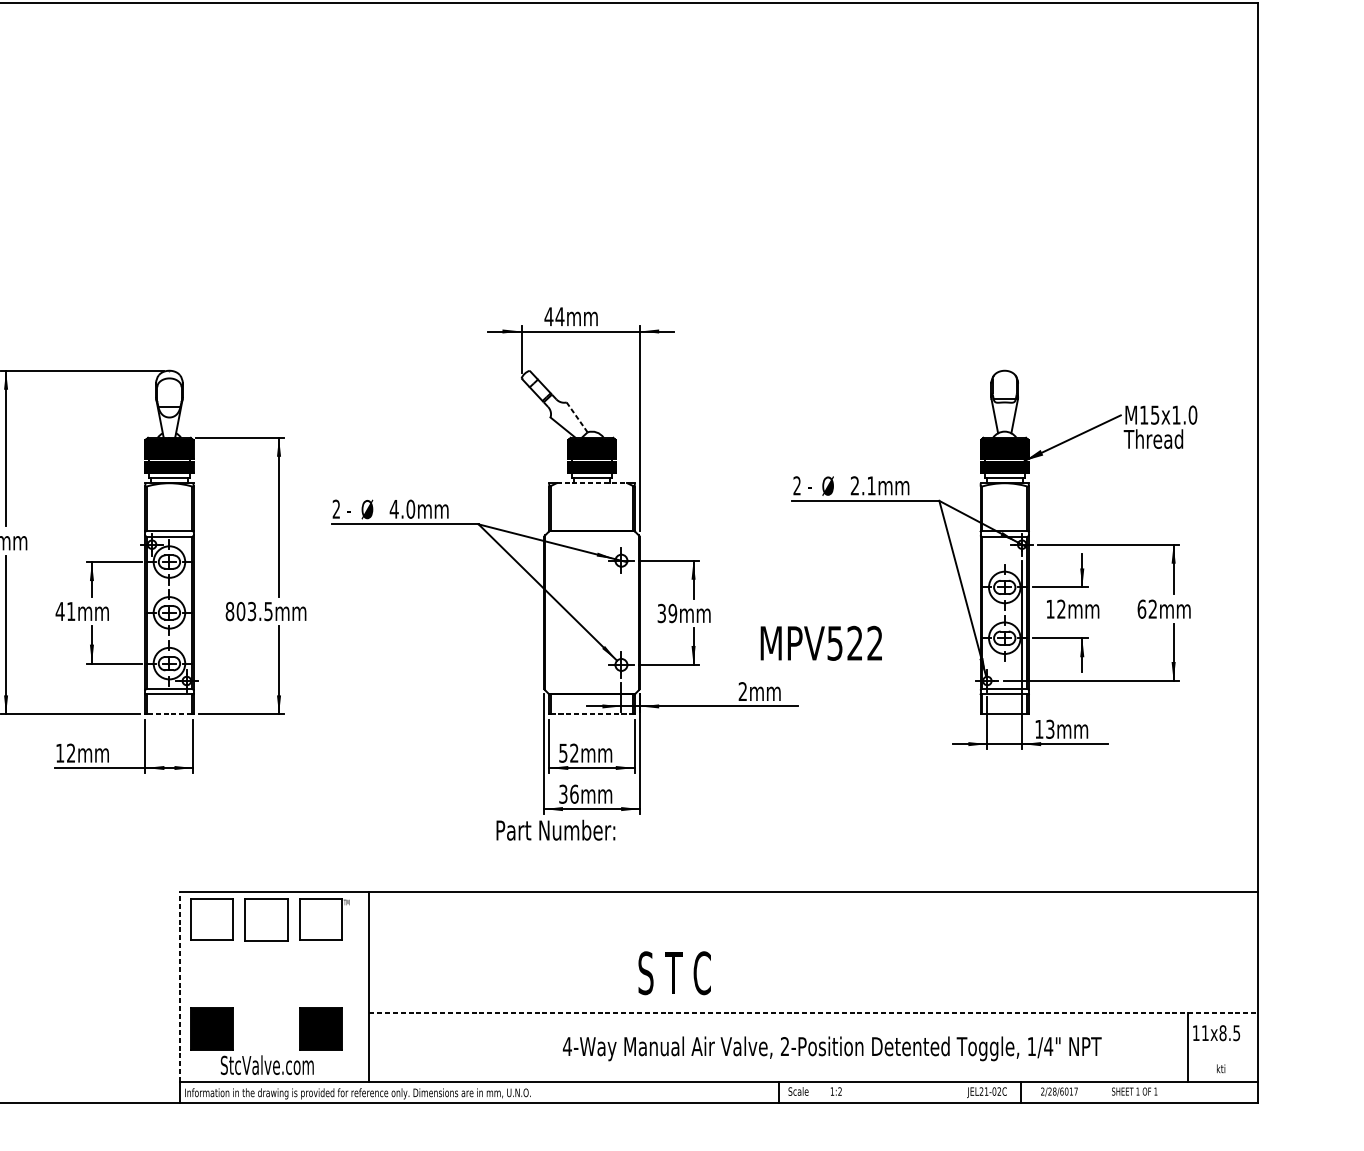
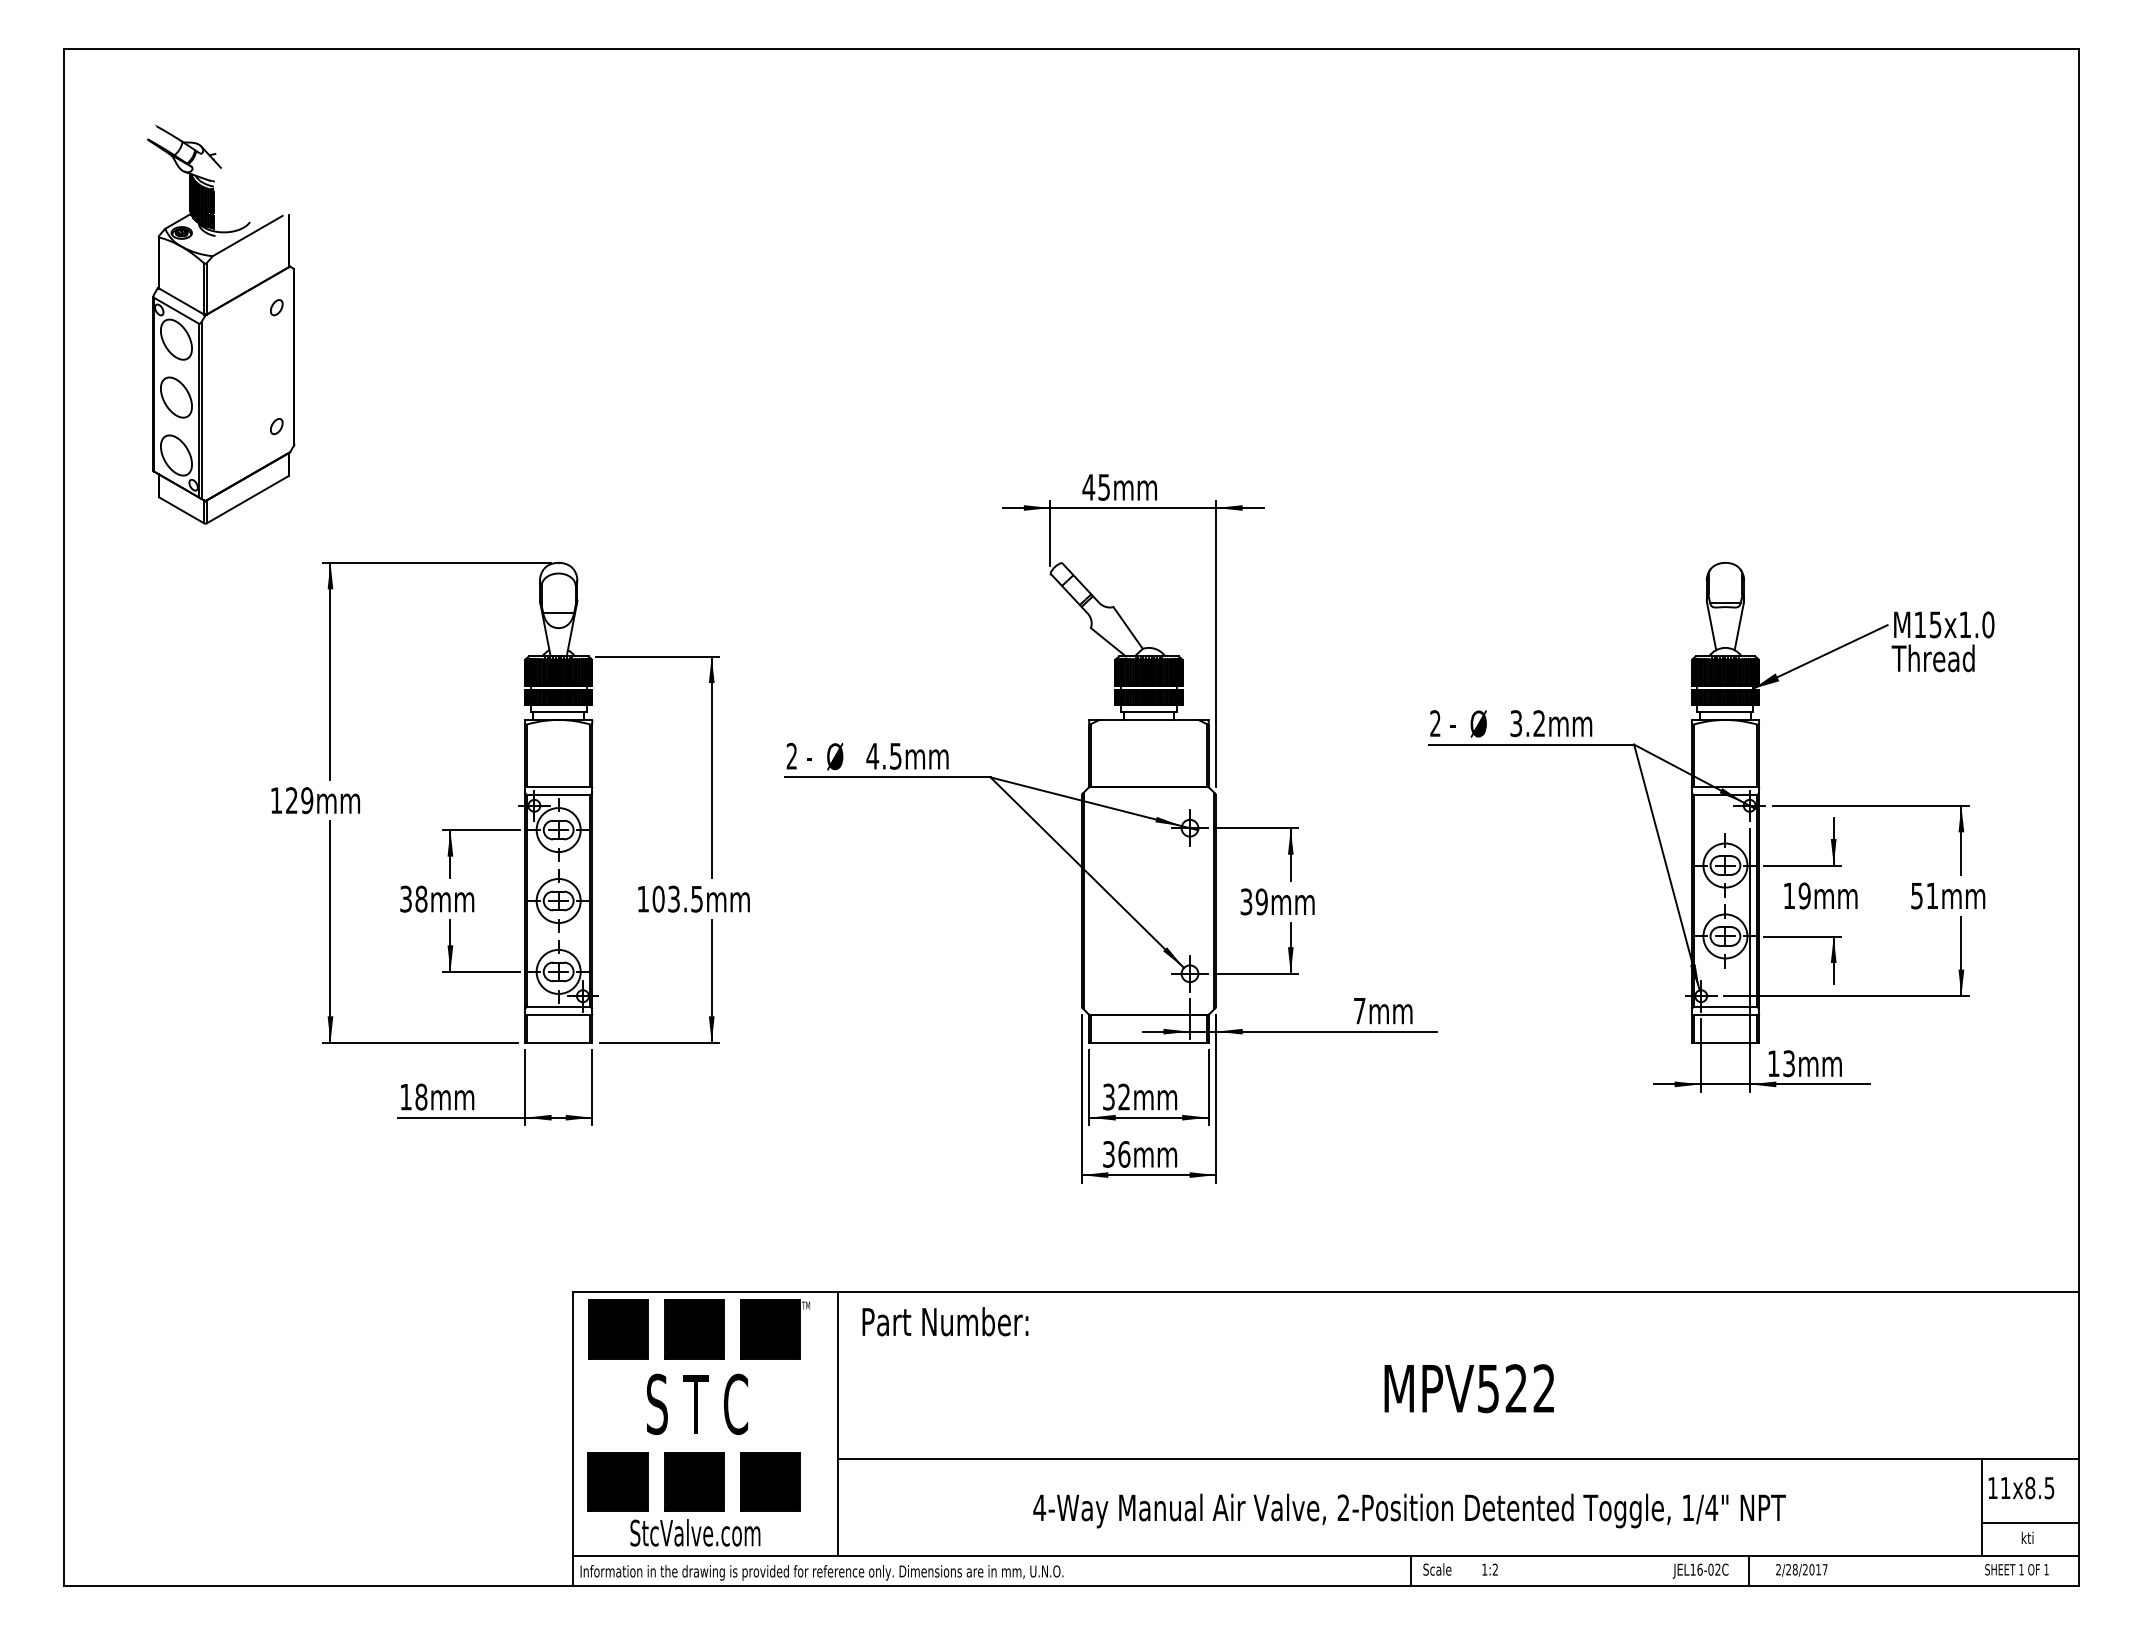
text: (559, 316) -> (1103, 487), 44mm -> 45mm
line: (576, 417) -> (1127, 627), dashed -> solid
line: (592, 482) -> (1149, 719), dashed -> solid
text: (863, 485) -> (1527, 723), 2.1mm -> 3.2mm
text: (410, 508) -> (895, 755), 4.0mm -> 4.5mm
text: (1061, 608) -> (1804, 895), 12mm -> 19mm
text: (1147, 608) -> (1924, 895), 62mm -> 51mm
text: (65, 611) -> (413, 898), 41mm -> 38mm
text: (230, 611) -> (643, 898), 803.5mm -> 103.5mm
text: (820, 643) -> (1468, 1388), moved
text: (742, 691) -> (1359, 1010), 2mm -> 7mm
line: (169, 714) -> (558, 1042), dashed -> solid
line: (591, 714) -> (1148, 1042), dashed -> solid
text: (71, 752) -> (421, 1096), 12mm -> 18mm
text: (563, 752) -> (1108, 1096), 52mm -> 32mm
text: (555, 830) -> (945, 1321), moved
fill: (211, 919) -> (617, 1329), added
fill: (265, 919) -> (693, 1329), added
fill: (321, 919) -> (770, 1329), added
text: (674, 973) -> (696, 1404), moved
line: (180, 986) -> (573, 1423), dashed -> solid
line: (813, 1012) -> (1458, 1459), dashed -> solid
part: (266, 1028) -> (694, 1481), added
text: (832, 1048) -> (1409, 1510), moved
line: (1222, 1057) -> (2029, 1522), added
text: (984, 1091) -> (1696, 1569), JEL21-02C -> JEL16-02C
text: (1061, 1091) -> (1804, 1569), 2/28/6017 -> 2/28/2017
text: (1134, 1091) -> (2016, 1569), moved

